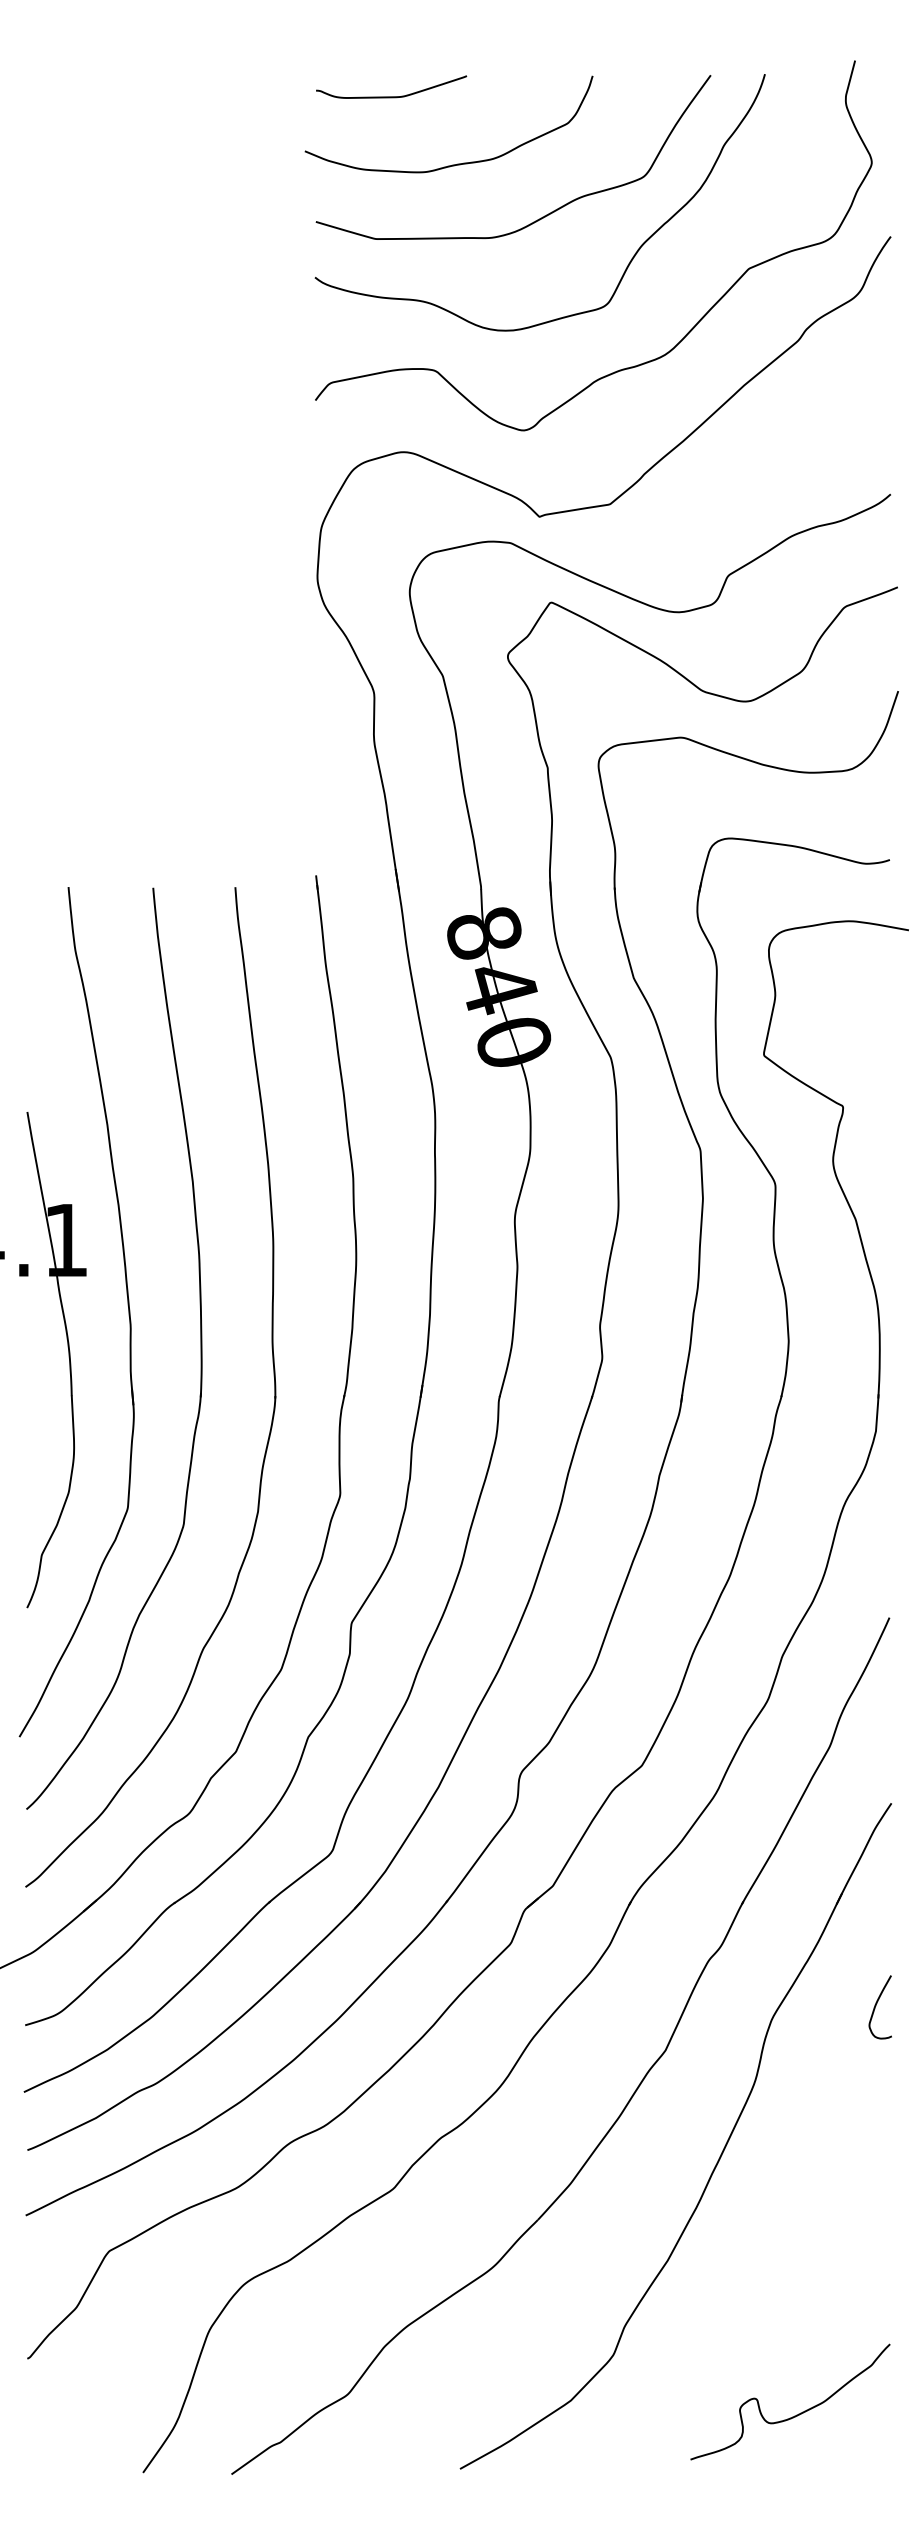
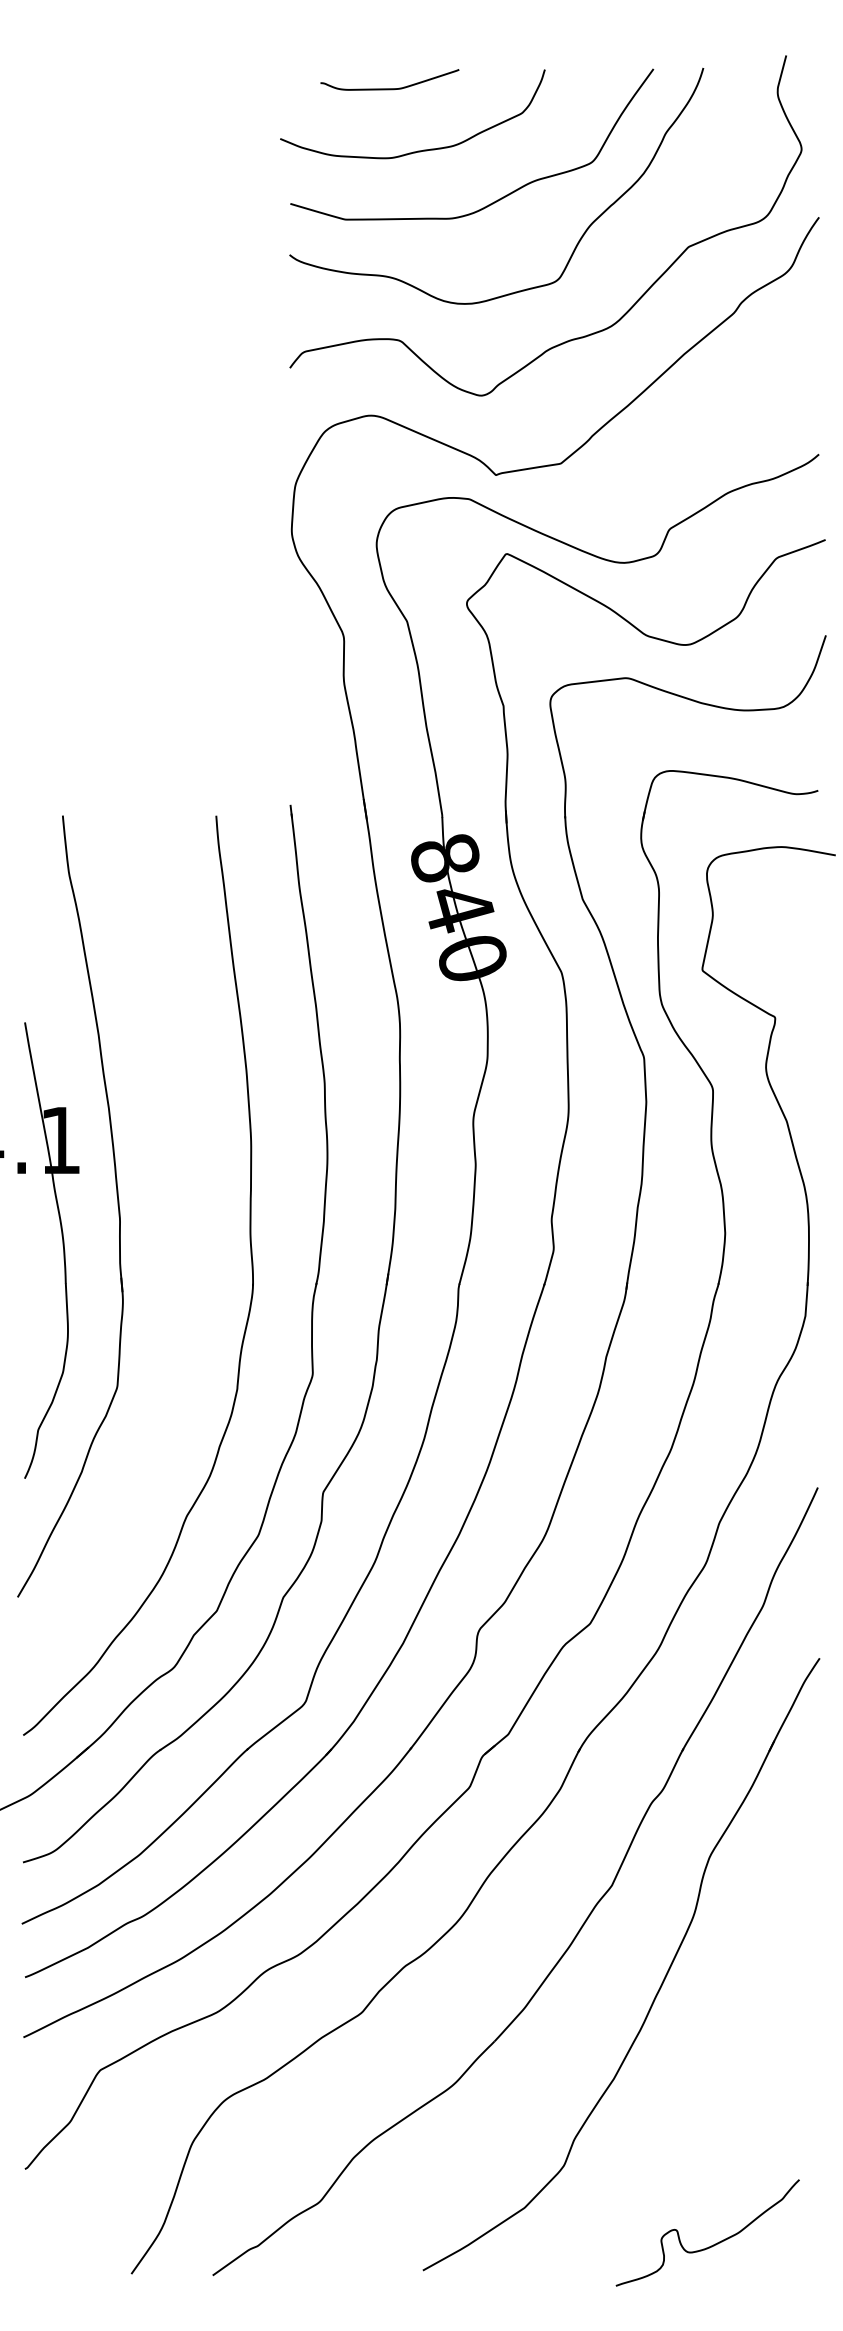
curve: (391, 96) -> (389, 88), moved
part: (200, 1349) -> (184, 1240), removed
curve: (877, 2004) -> (806, 1843), removed
curve: (796, 2414) -> (713, 2244), moved

